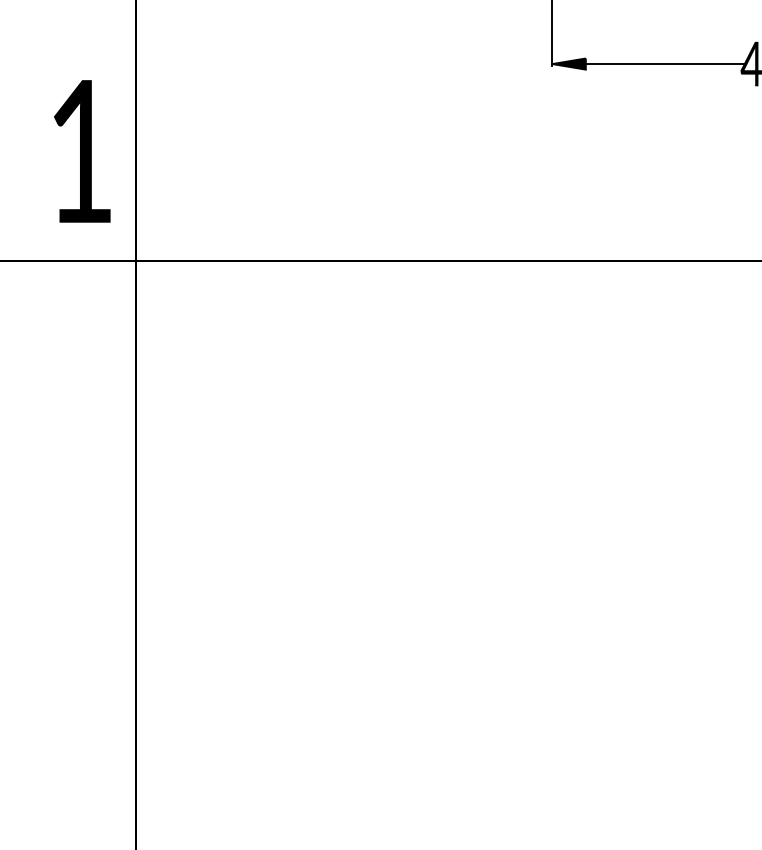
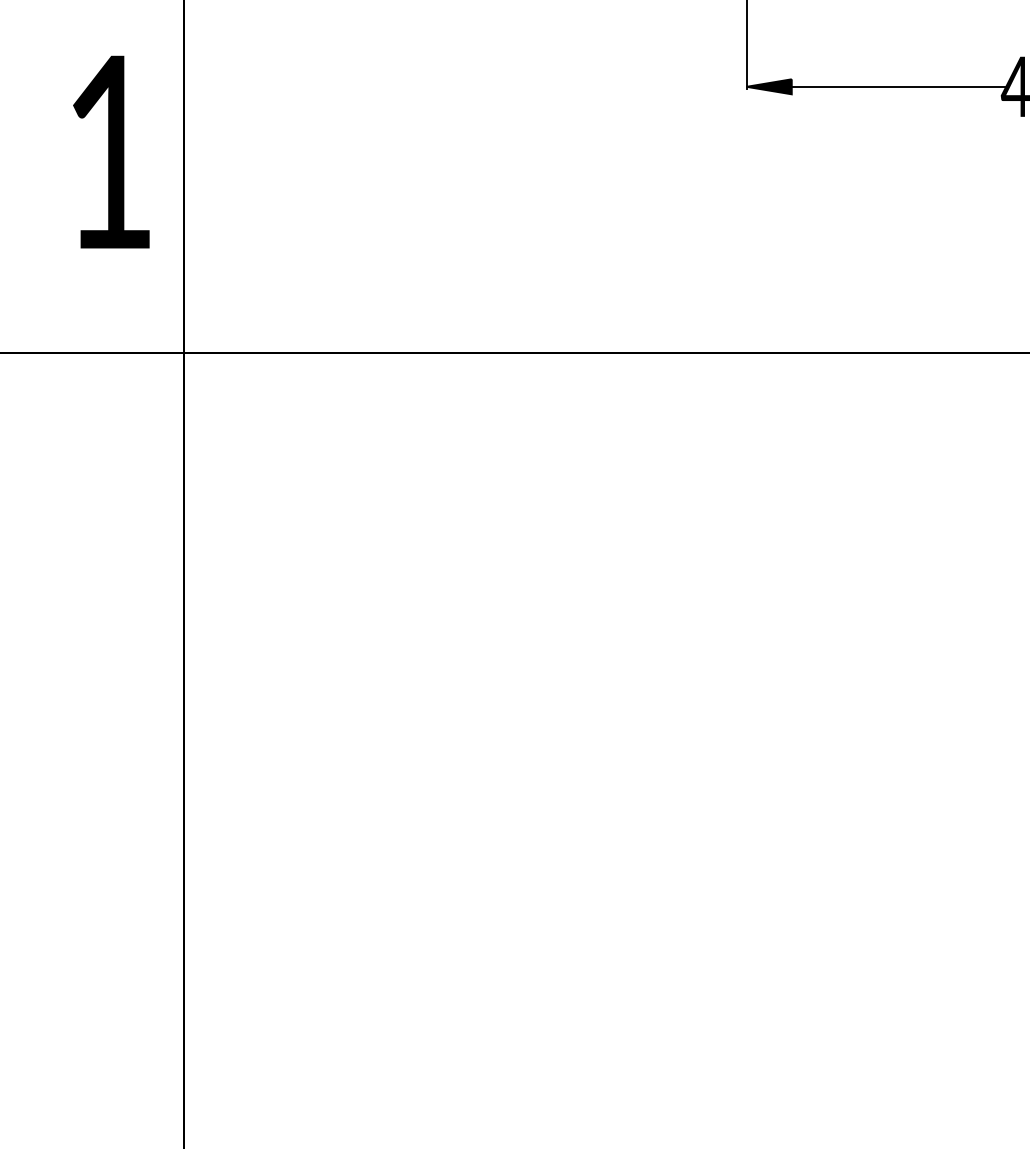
text: (82, 151) -> (111, 152), moved

